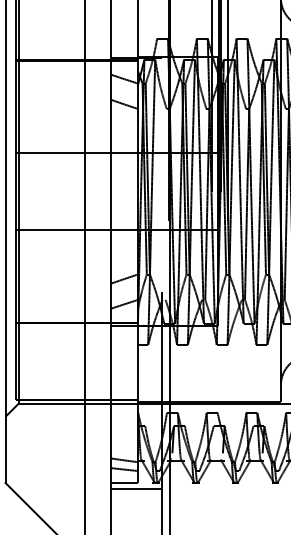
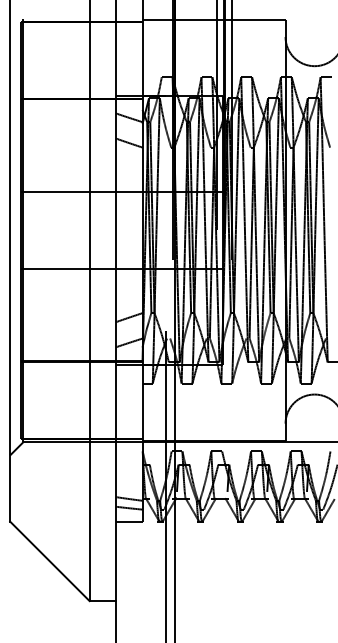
line: (136, 488) -> (141, 527), removed

